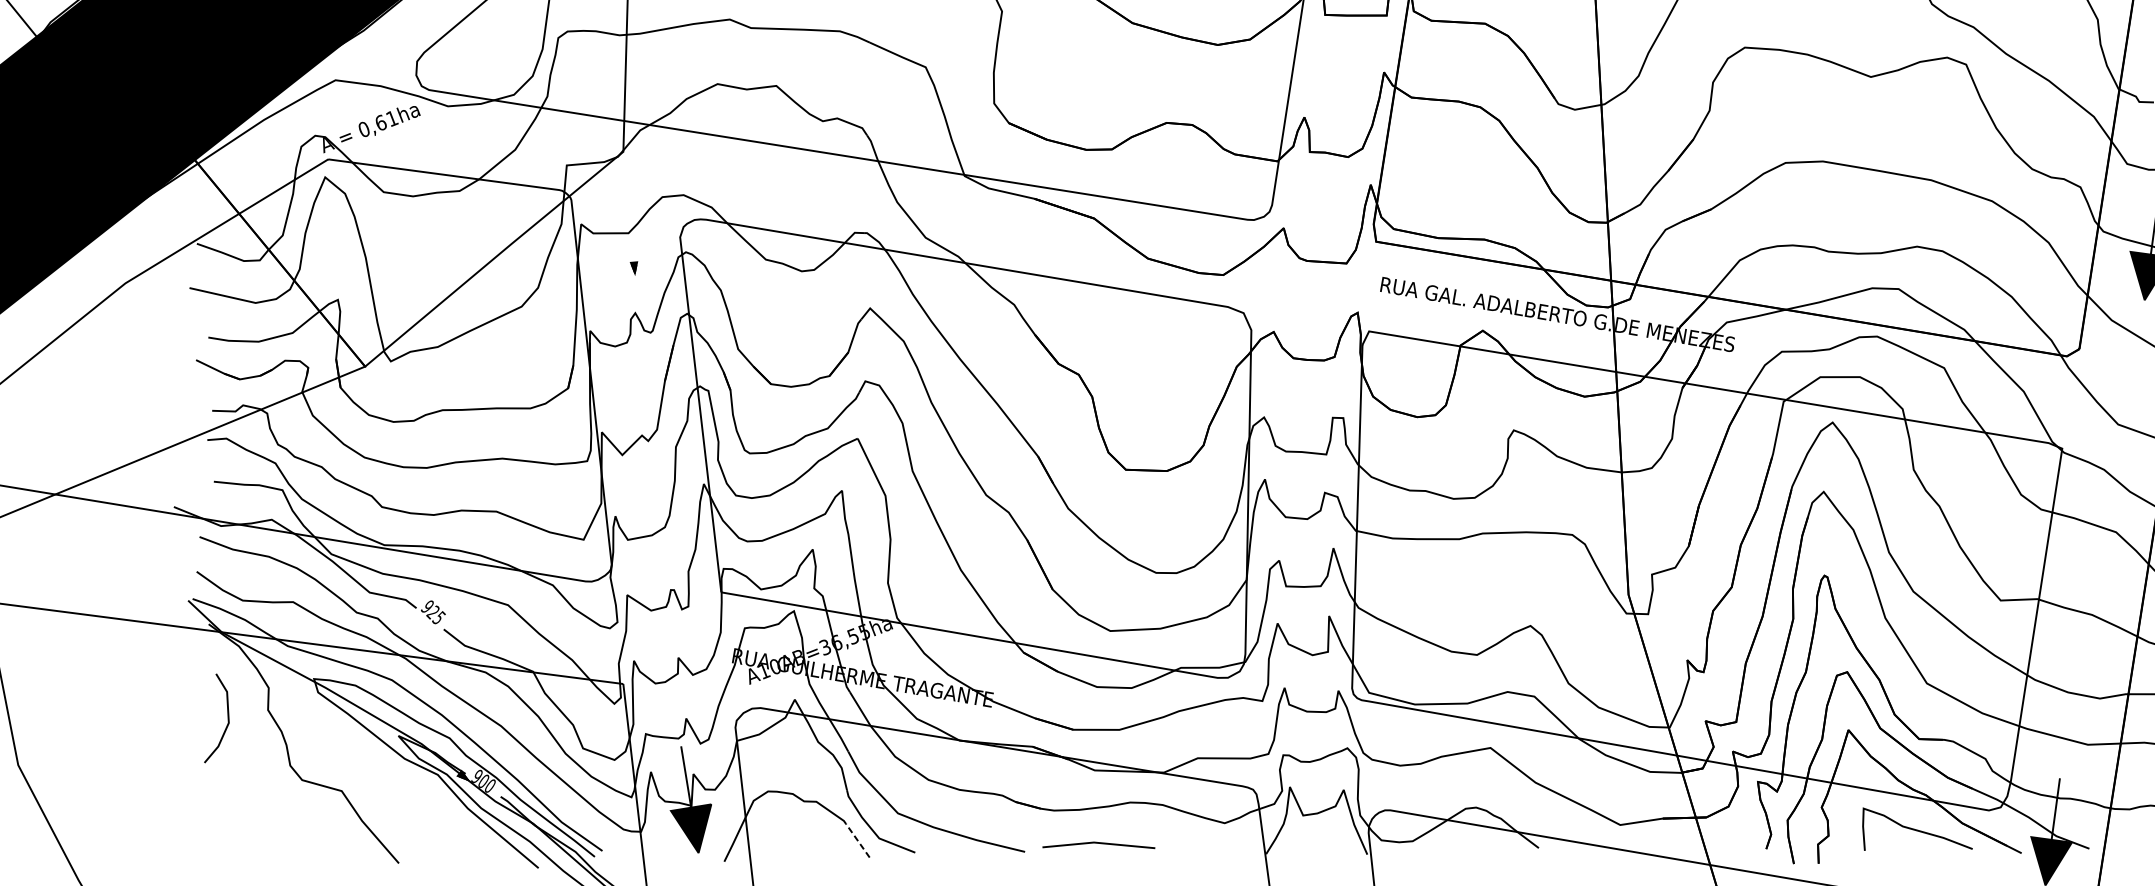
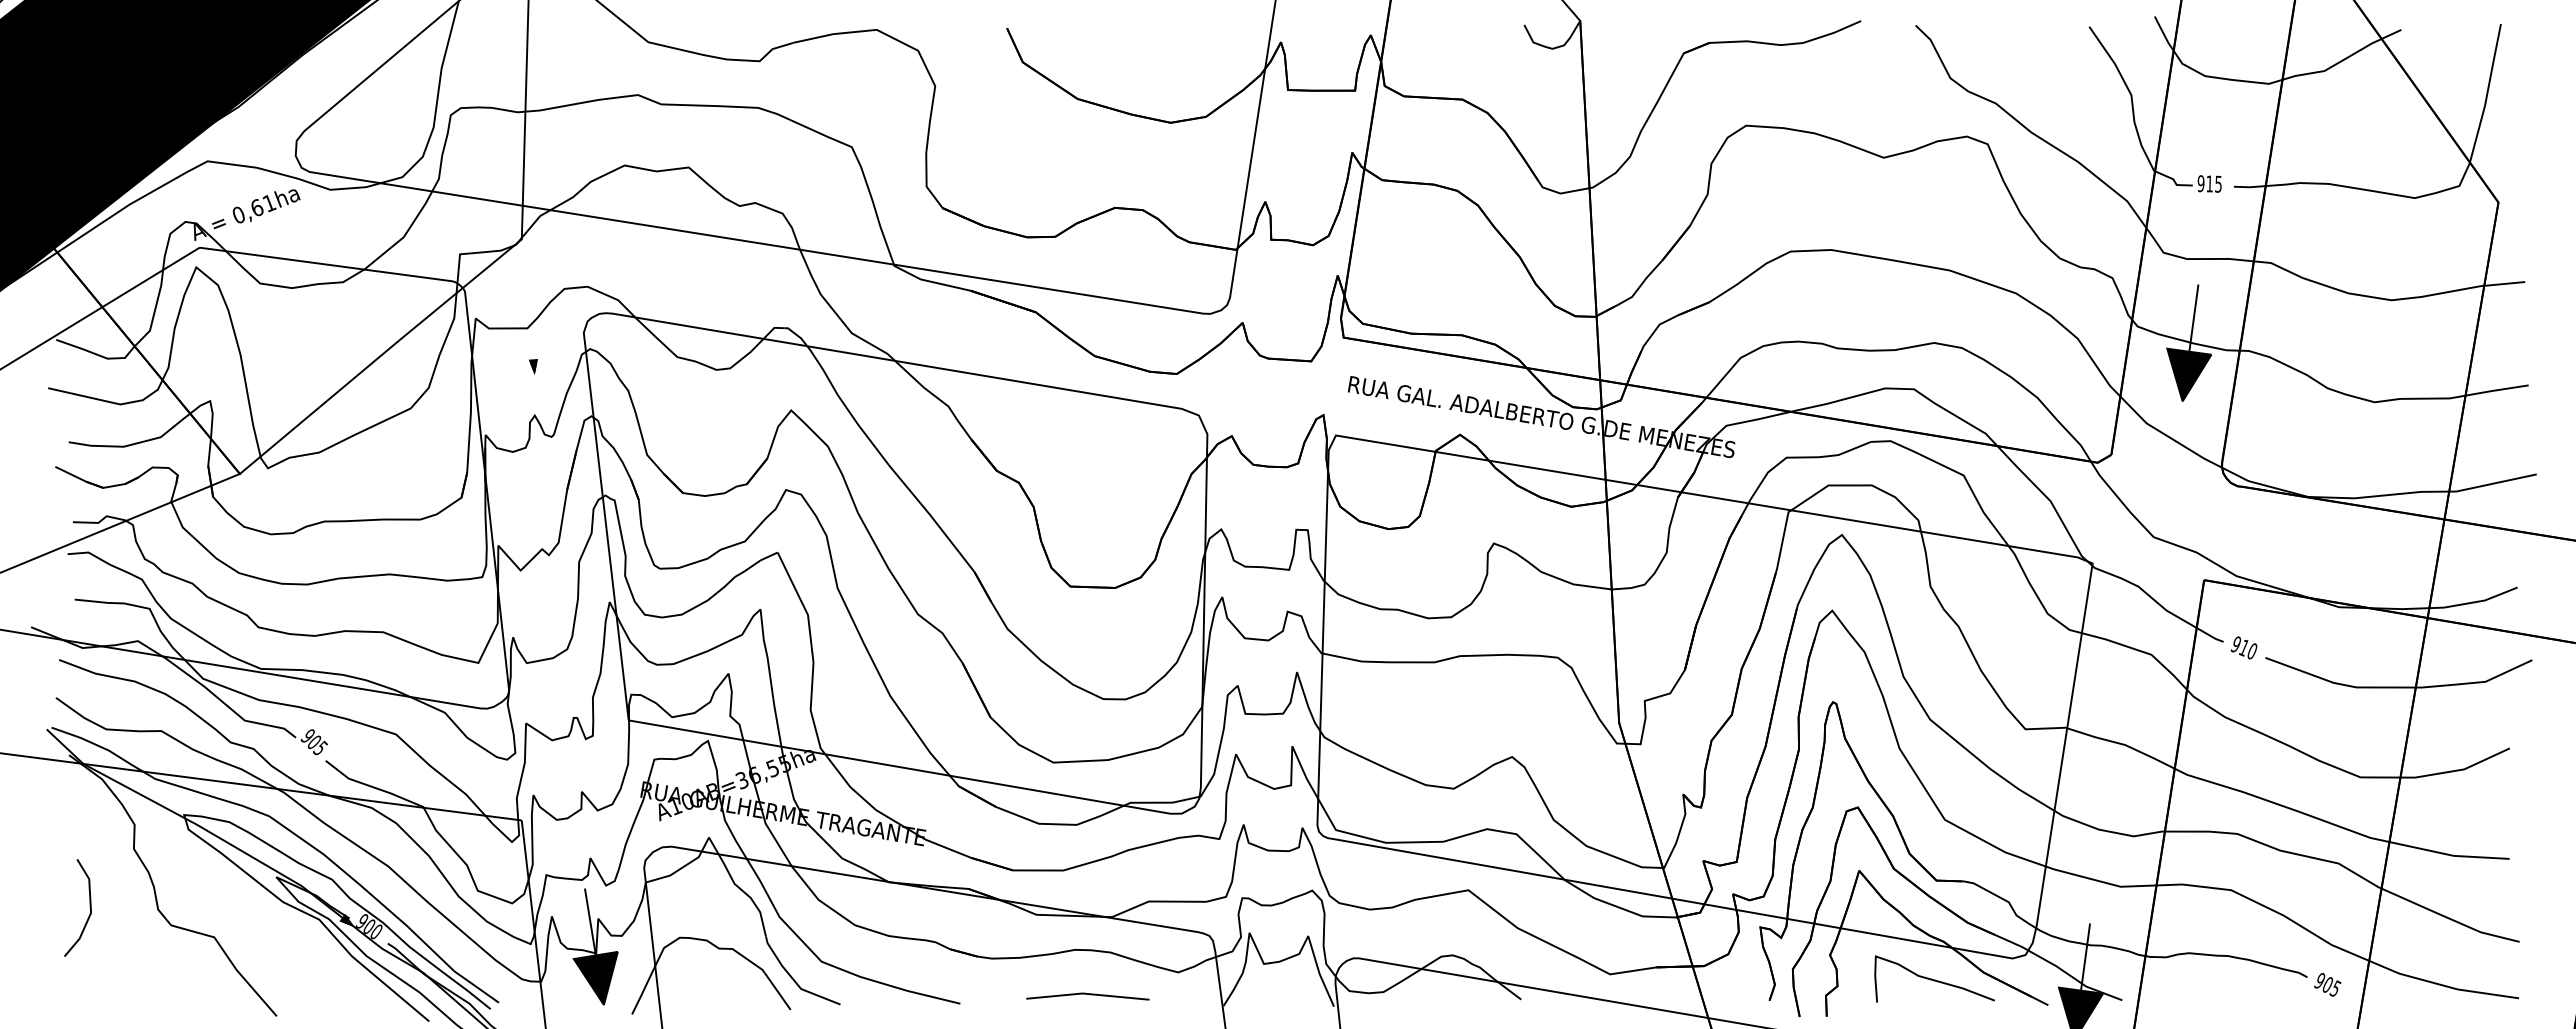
text: (432, 612) -> (313, 742), 925 -> 905
line: (227, 717) -> (89, 907), moved
line: (857, 840) -> (777, 991), dashed -> solid
line: (1098, 843) -> (1087, 994), moved

